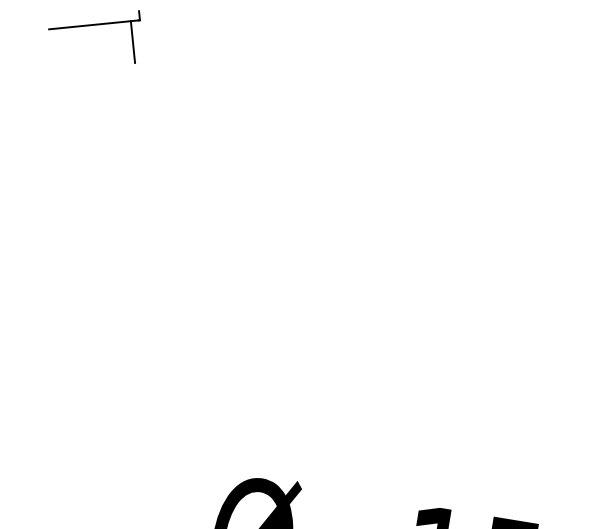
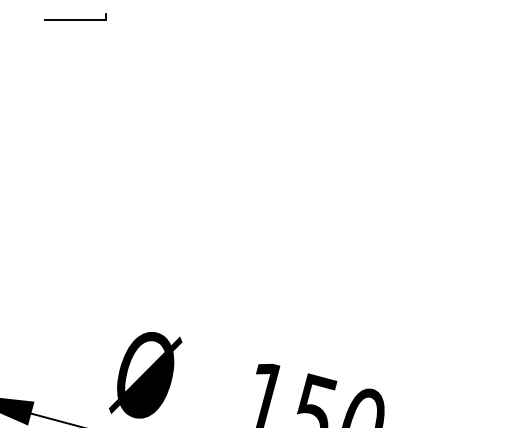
line: (132, 42) -> (99, 34), removed

